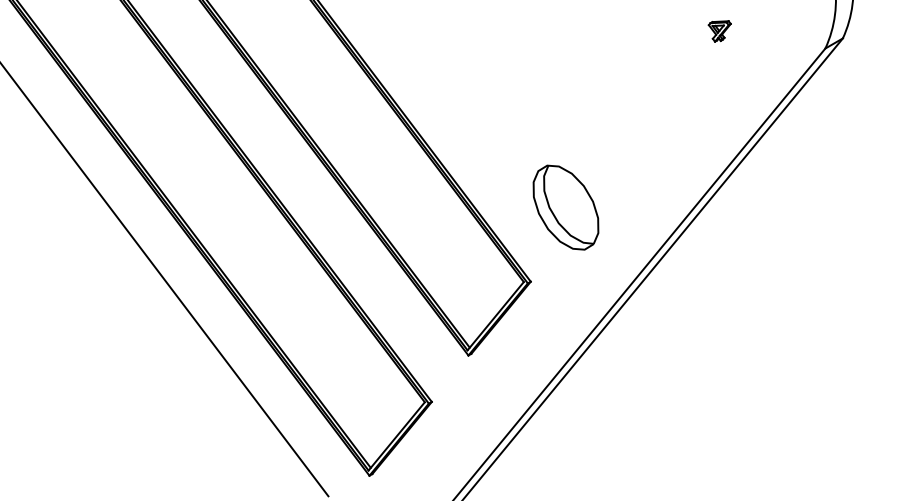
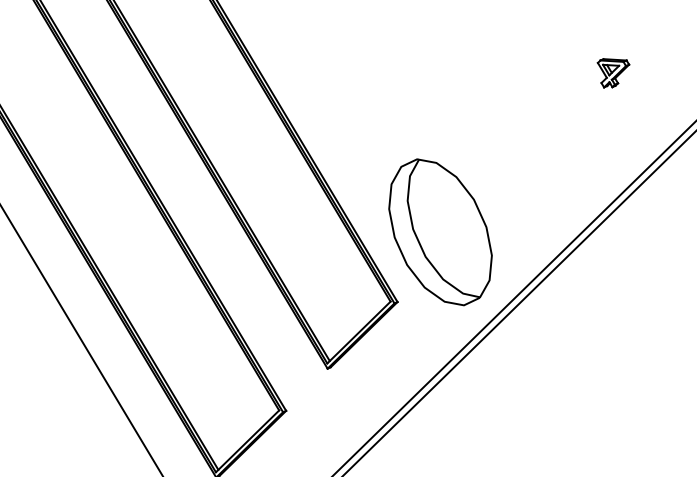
part: (719, 31) -> (612, 73), size x1.43
part: (565, 207) -> (440, 232), size x1.67

